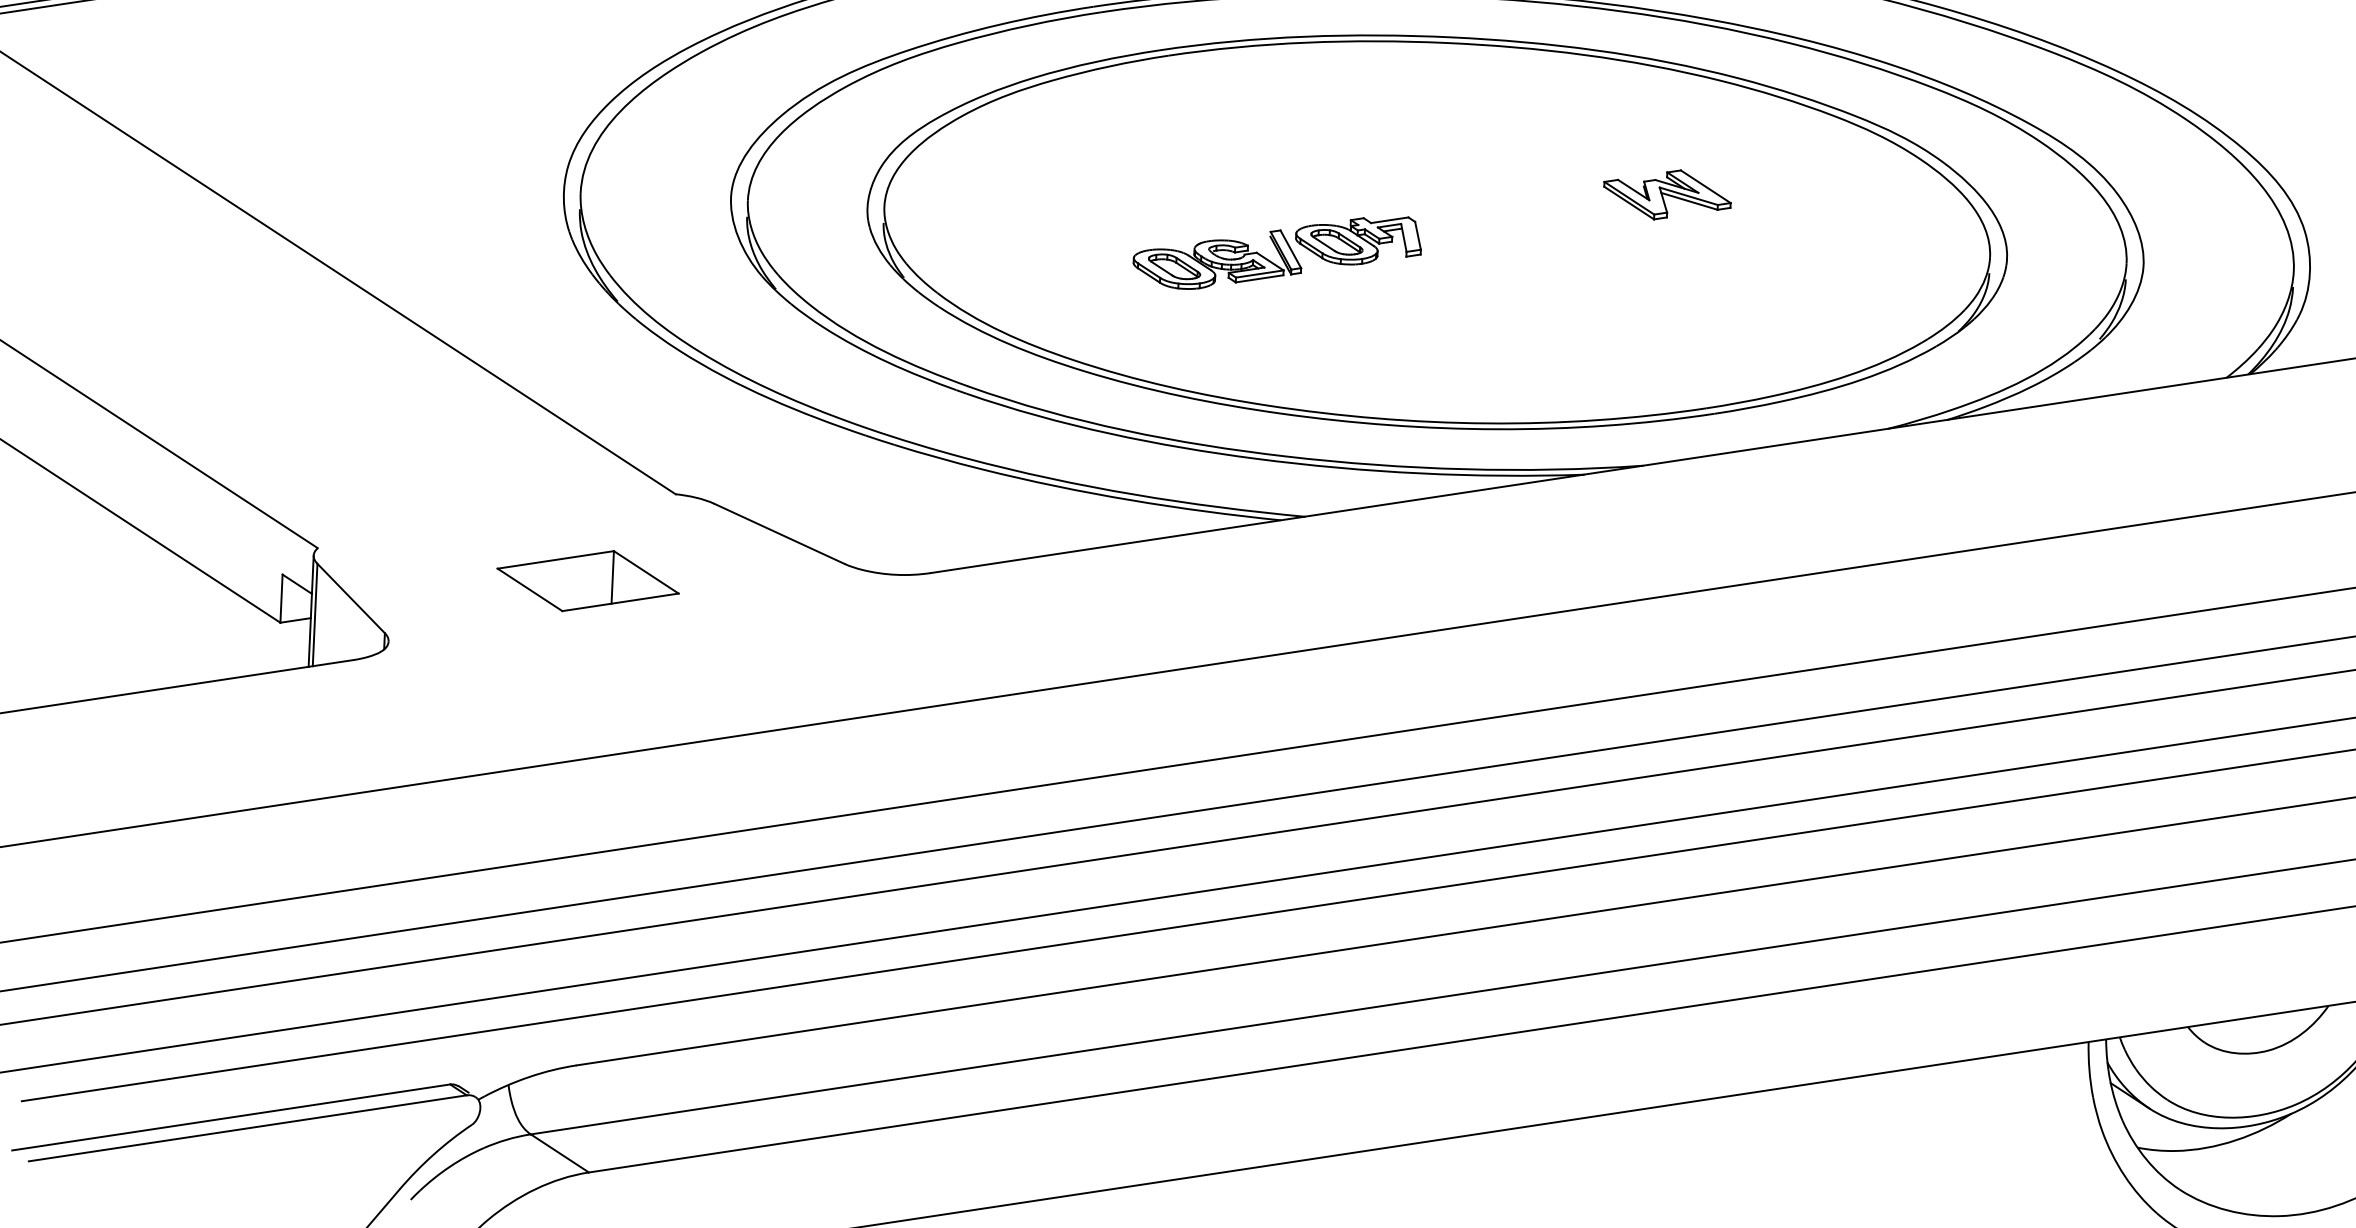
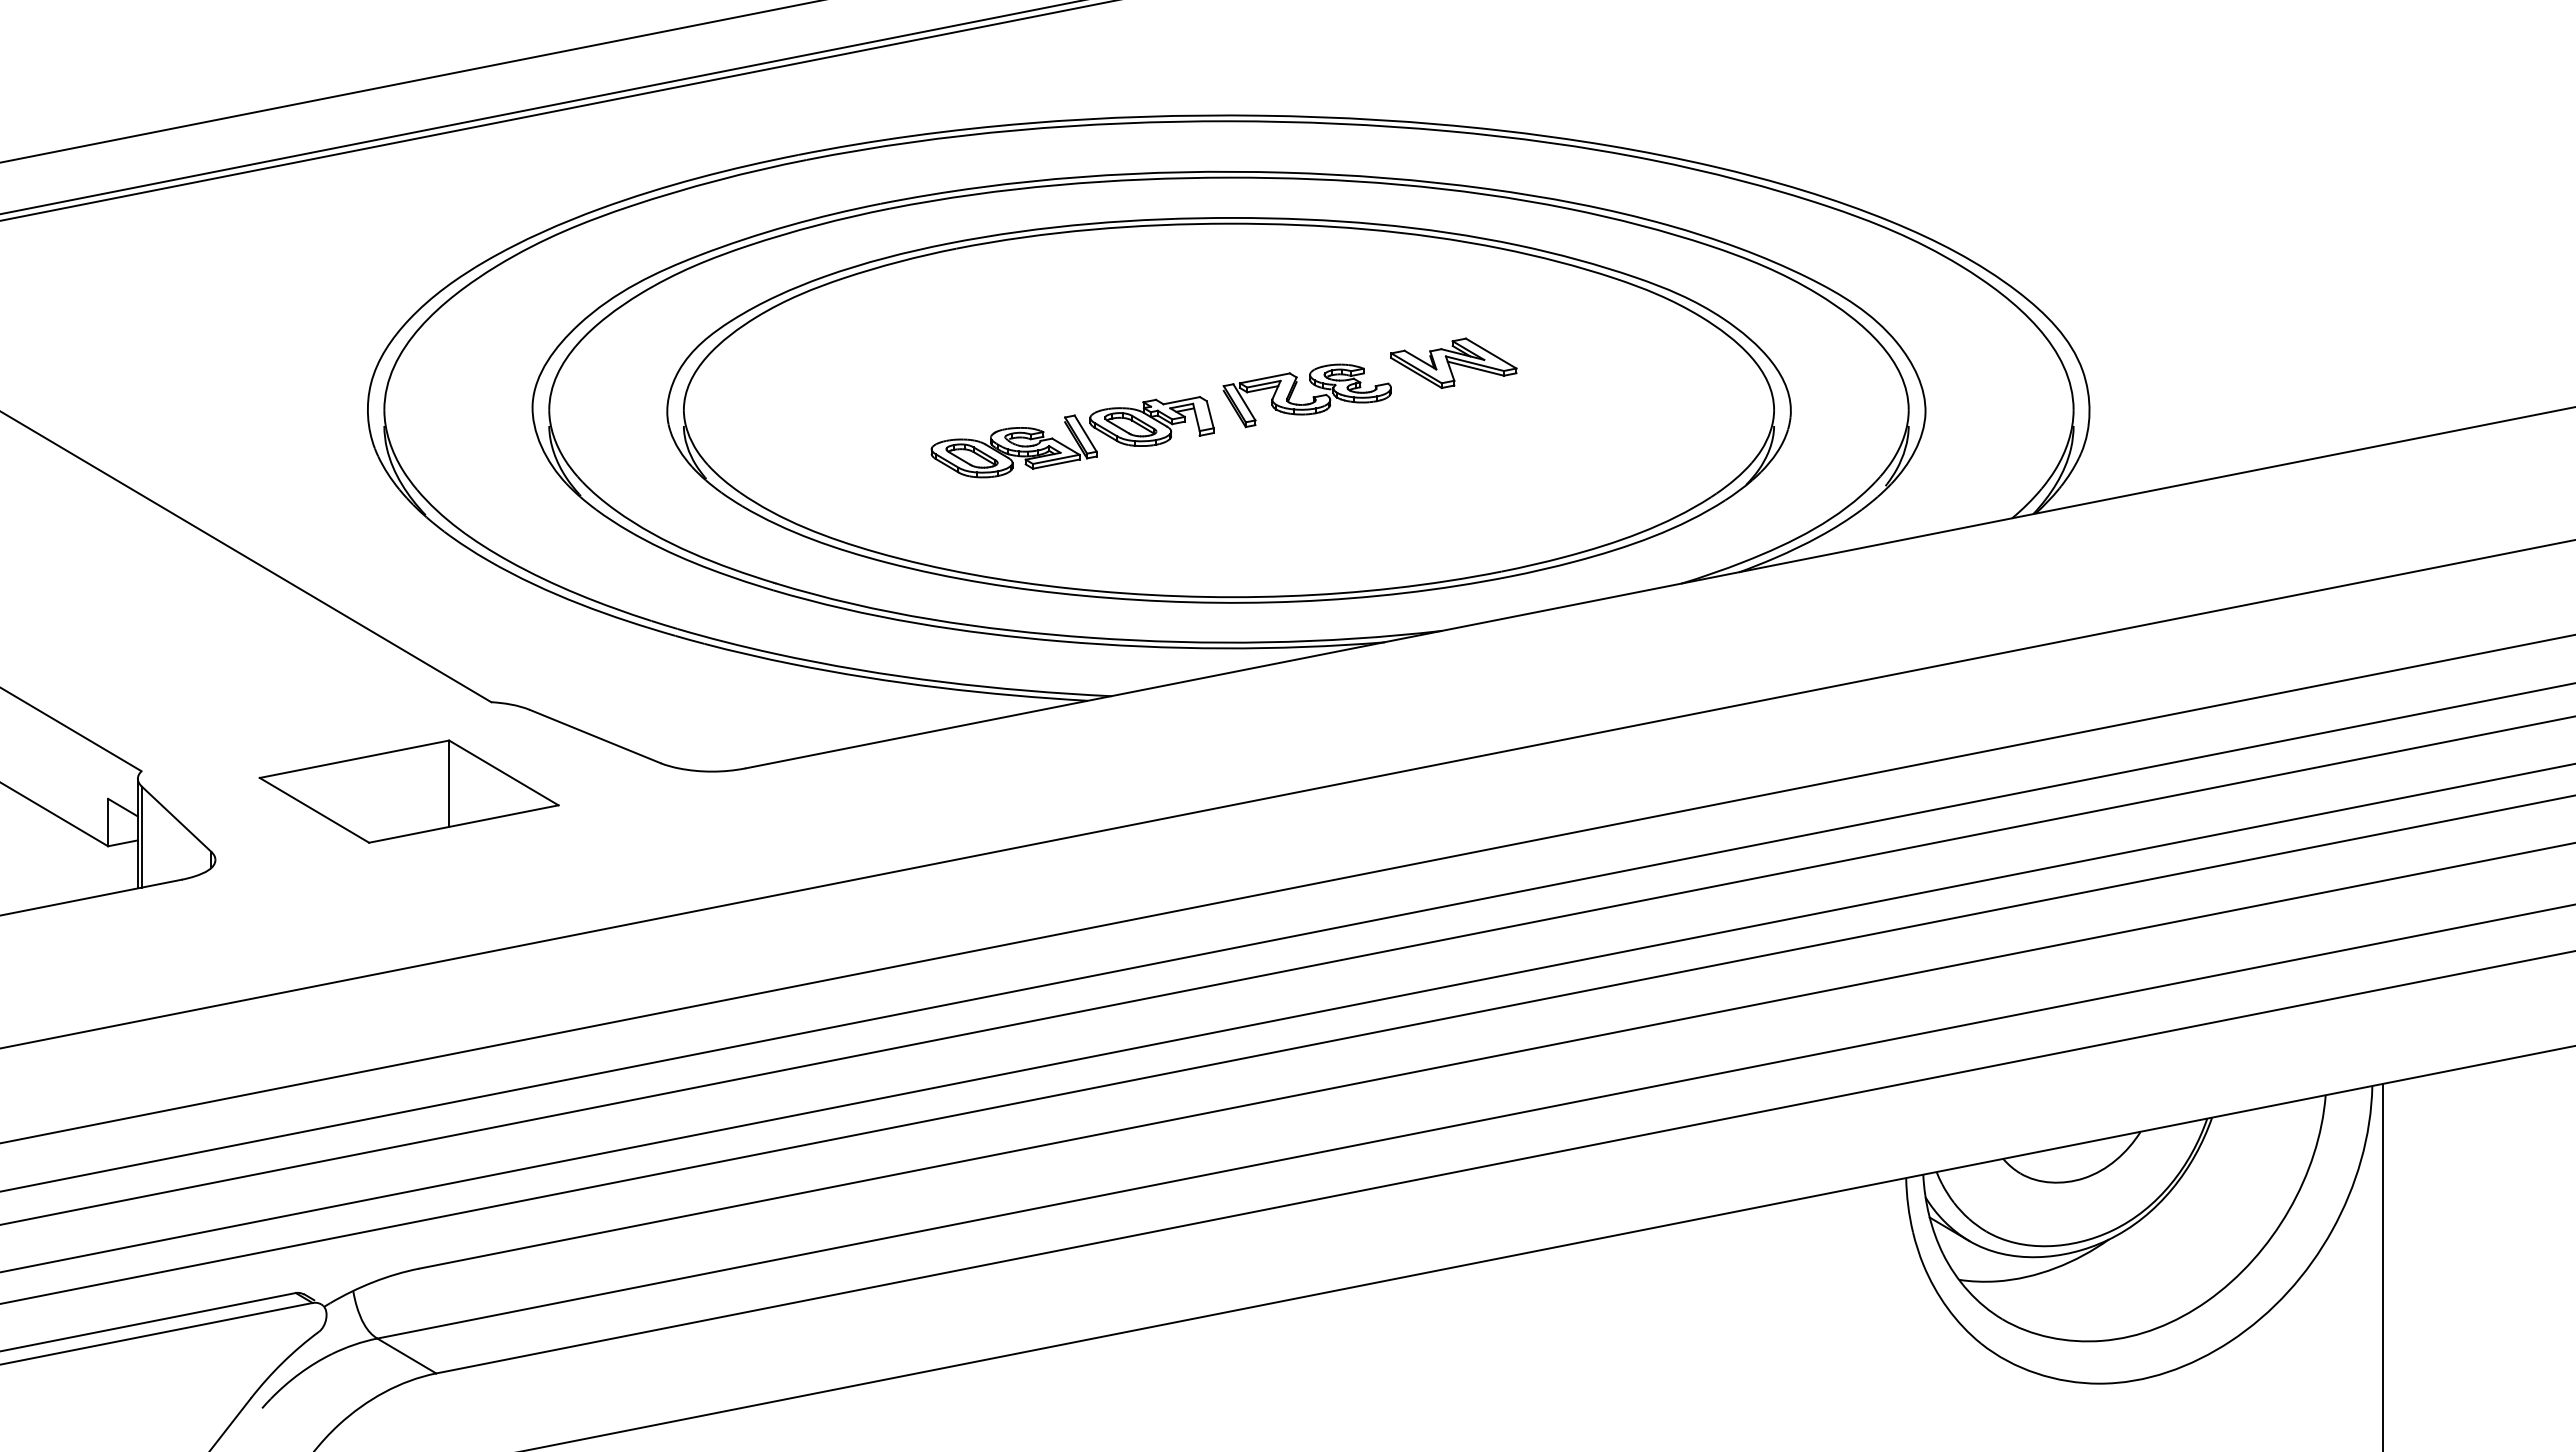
part: (1522, 222) -> (1312, 396), added
part: (587, 581) -> (408, 791), size x1.67

